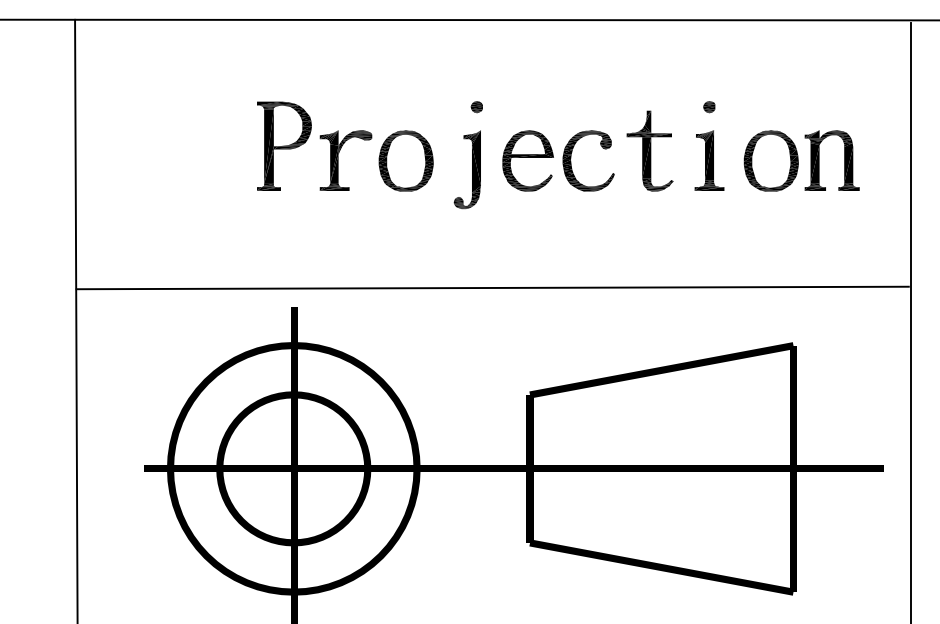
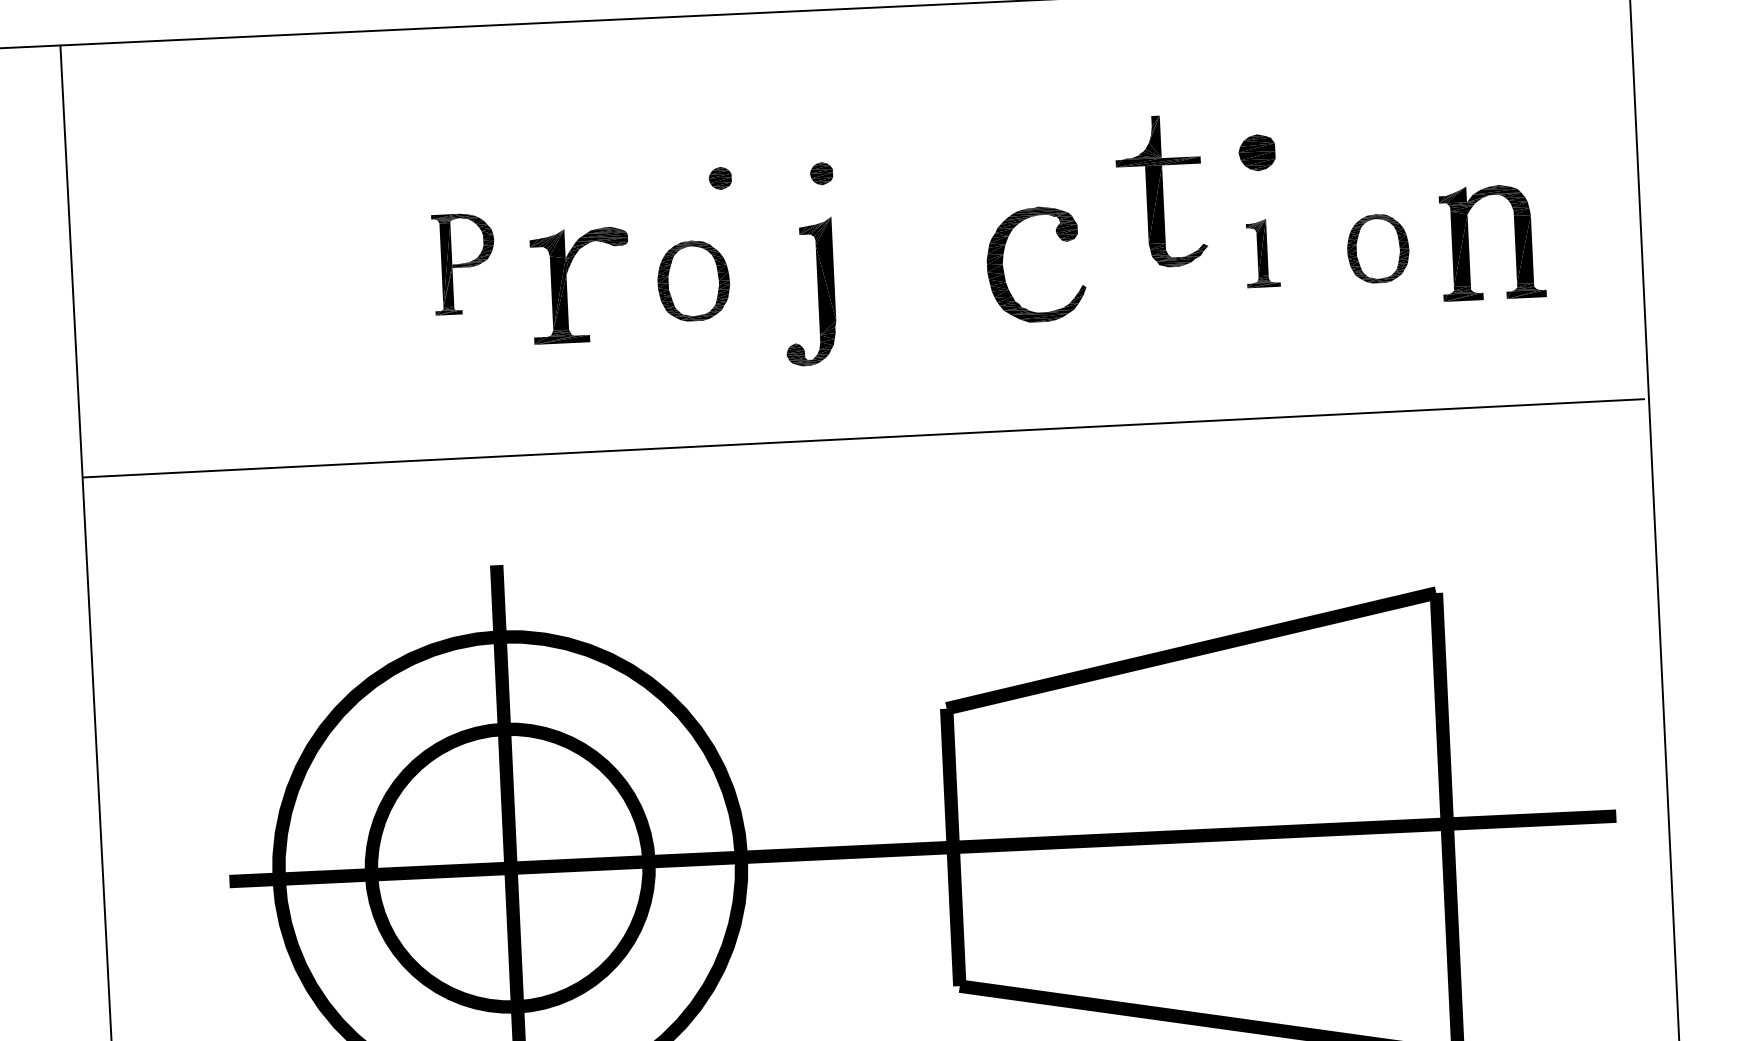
part: (422, 107) -> (719, 179), added
part: (709, 107) -> (1257, 153), size x1.6
part: (284, 145) -> (464, 262), size x0.6
part: (649, 150) -> (1159, 190), moved
part: (405, 160) -> (692, 280), size x0.7
part: (527, 160) -> (921, 269), removed
part: (709, 160) -> (1262, 253), size x0.6
part: (770, 160) -> (1376, 247), size x0.6
line: (492, 287) -> (863, 437), moved

